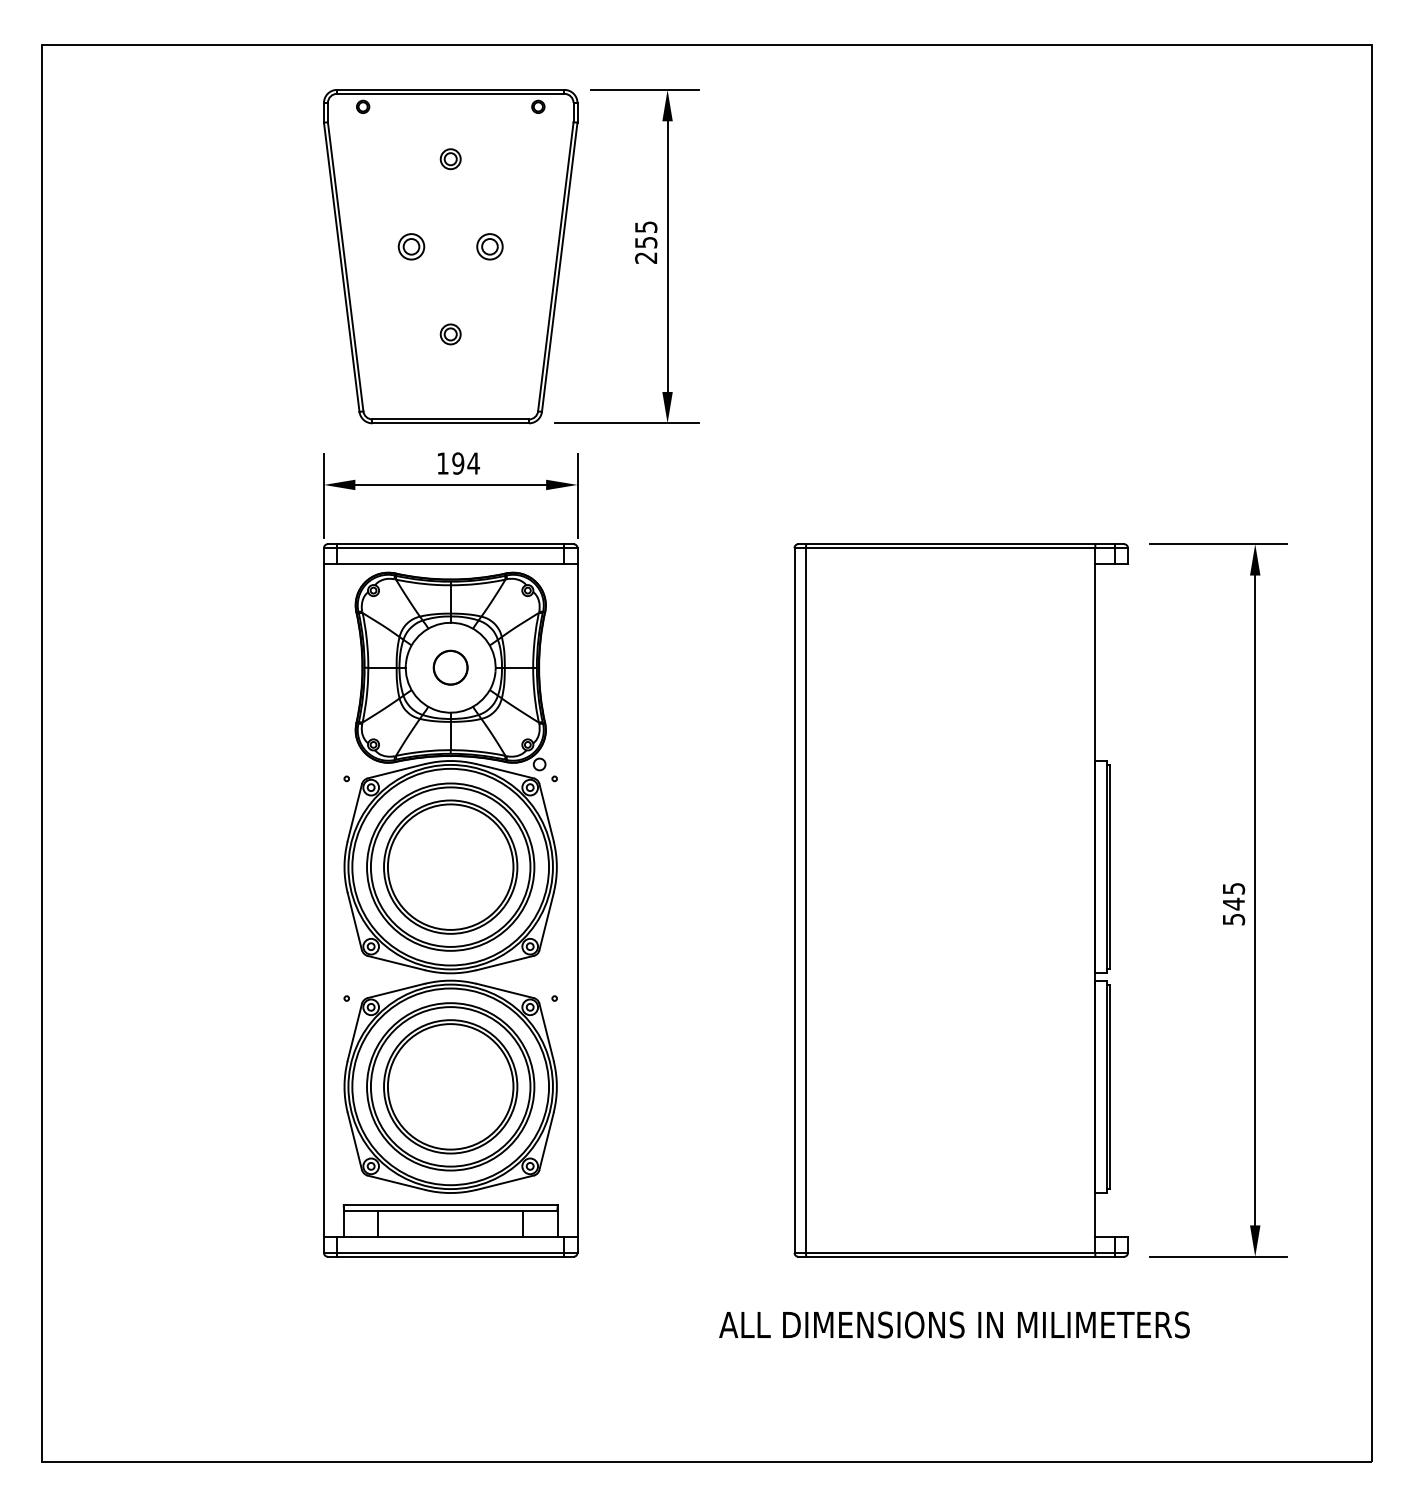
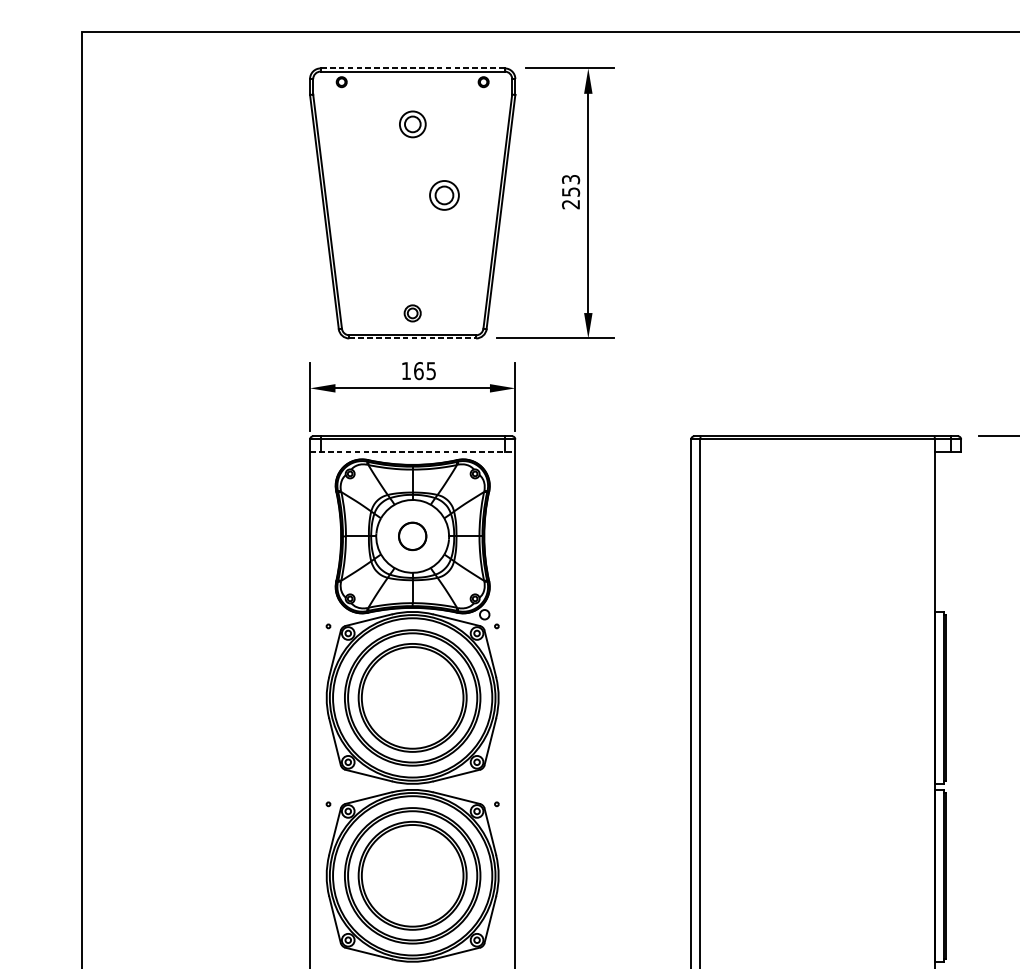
line: (450, 89) -> (412, 68), solid -> dashed
part: (450, 159) -> (412, 124), size x1.6
text: (645, 226) -> (570, 179), 255 -> 253
part: (411, 246) -> (380, 195), removed
part: (489, 246) -> (444, 195), size x1.4
part: (450, 334) -> (412, 313), moved
line: (451, 423) -> (413, 338), solid -> dashed
text: (466, 463) -> (425, 370), 194 -> 165
line: (450, 563) -> (412, 451), solid -> dashed

